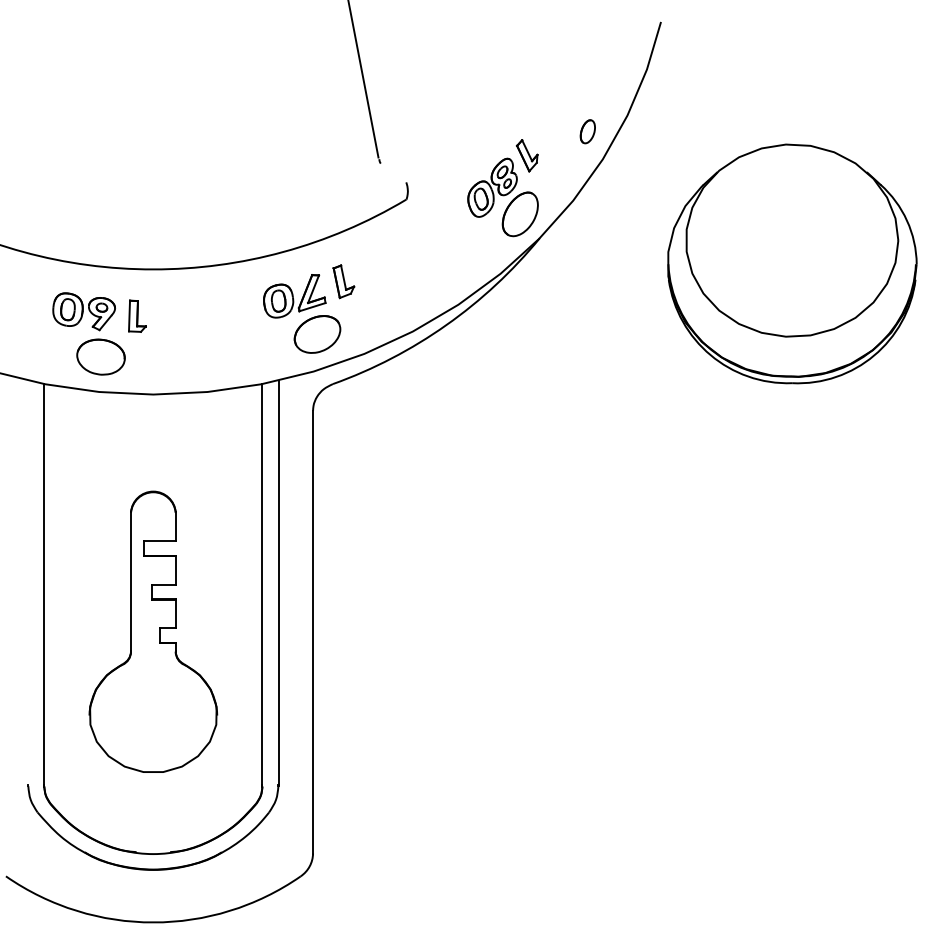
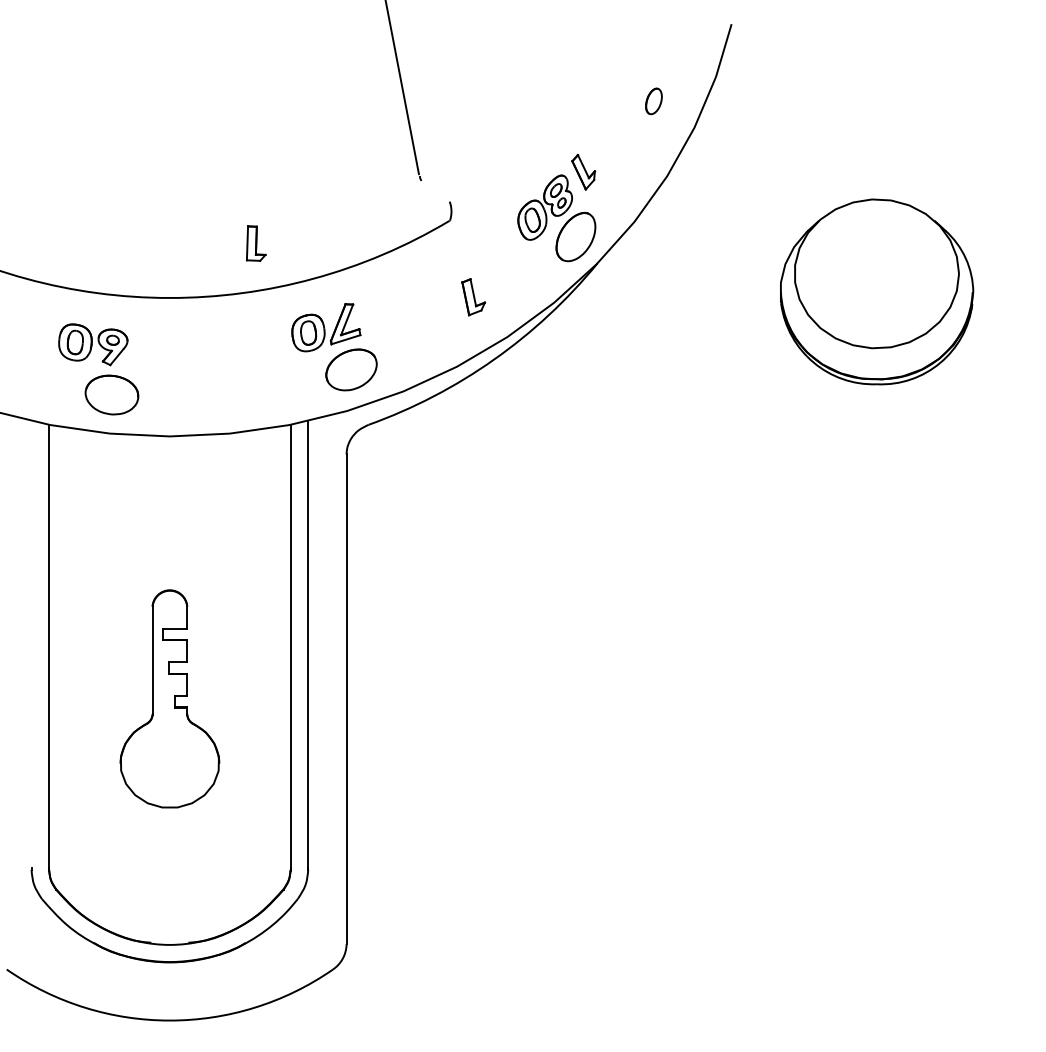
part: (587, 131) -> (653, 101), moved
part: (792, 263) -> (877, 291), size x0.7
part: (343, 281) -> (473, 296), moved
part: (137, 315) -> (256, 242), moved
part: (153, 631) -> (170, 698), size x0.7

